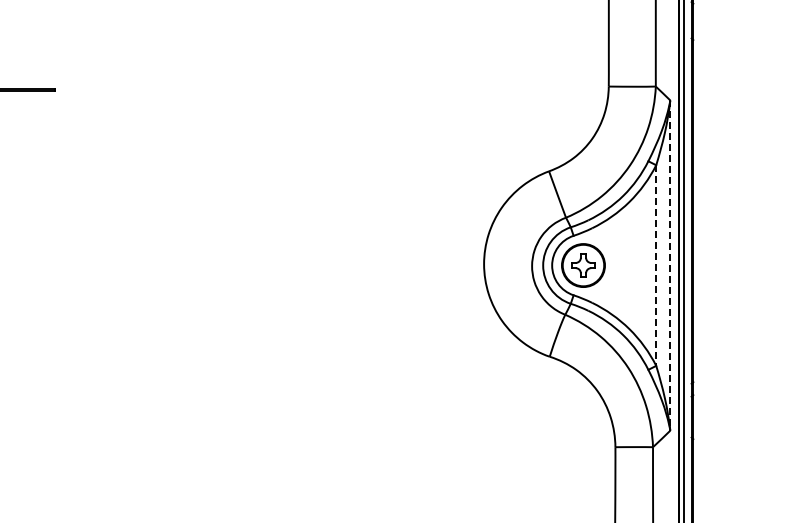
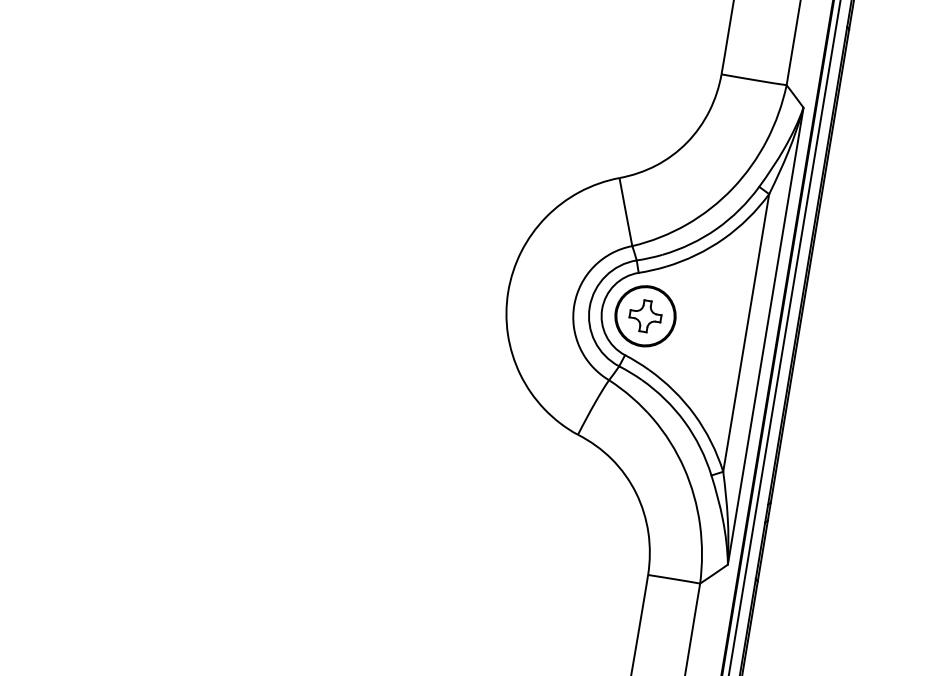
line: (656, 266) -> (746, 334), dashed -> solid
line: (670, 266) -> (765, 337), dashed -> solid

